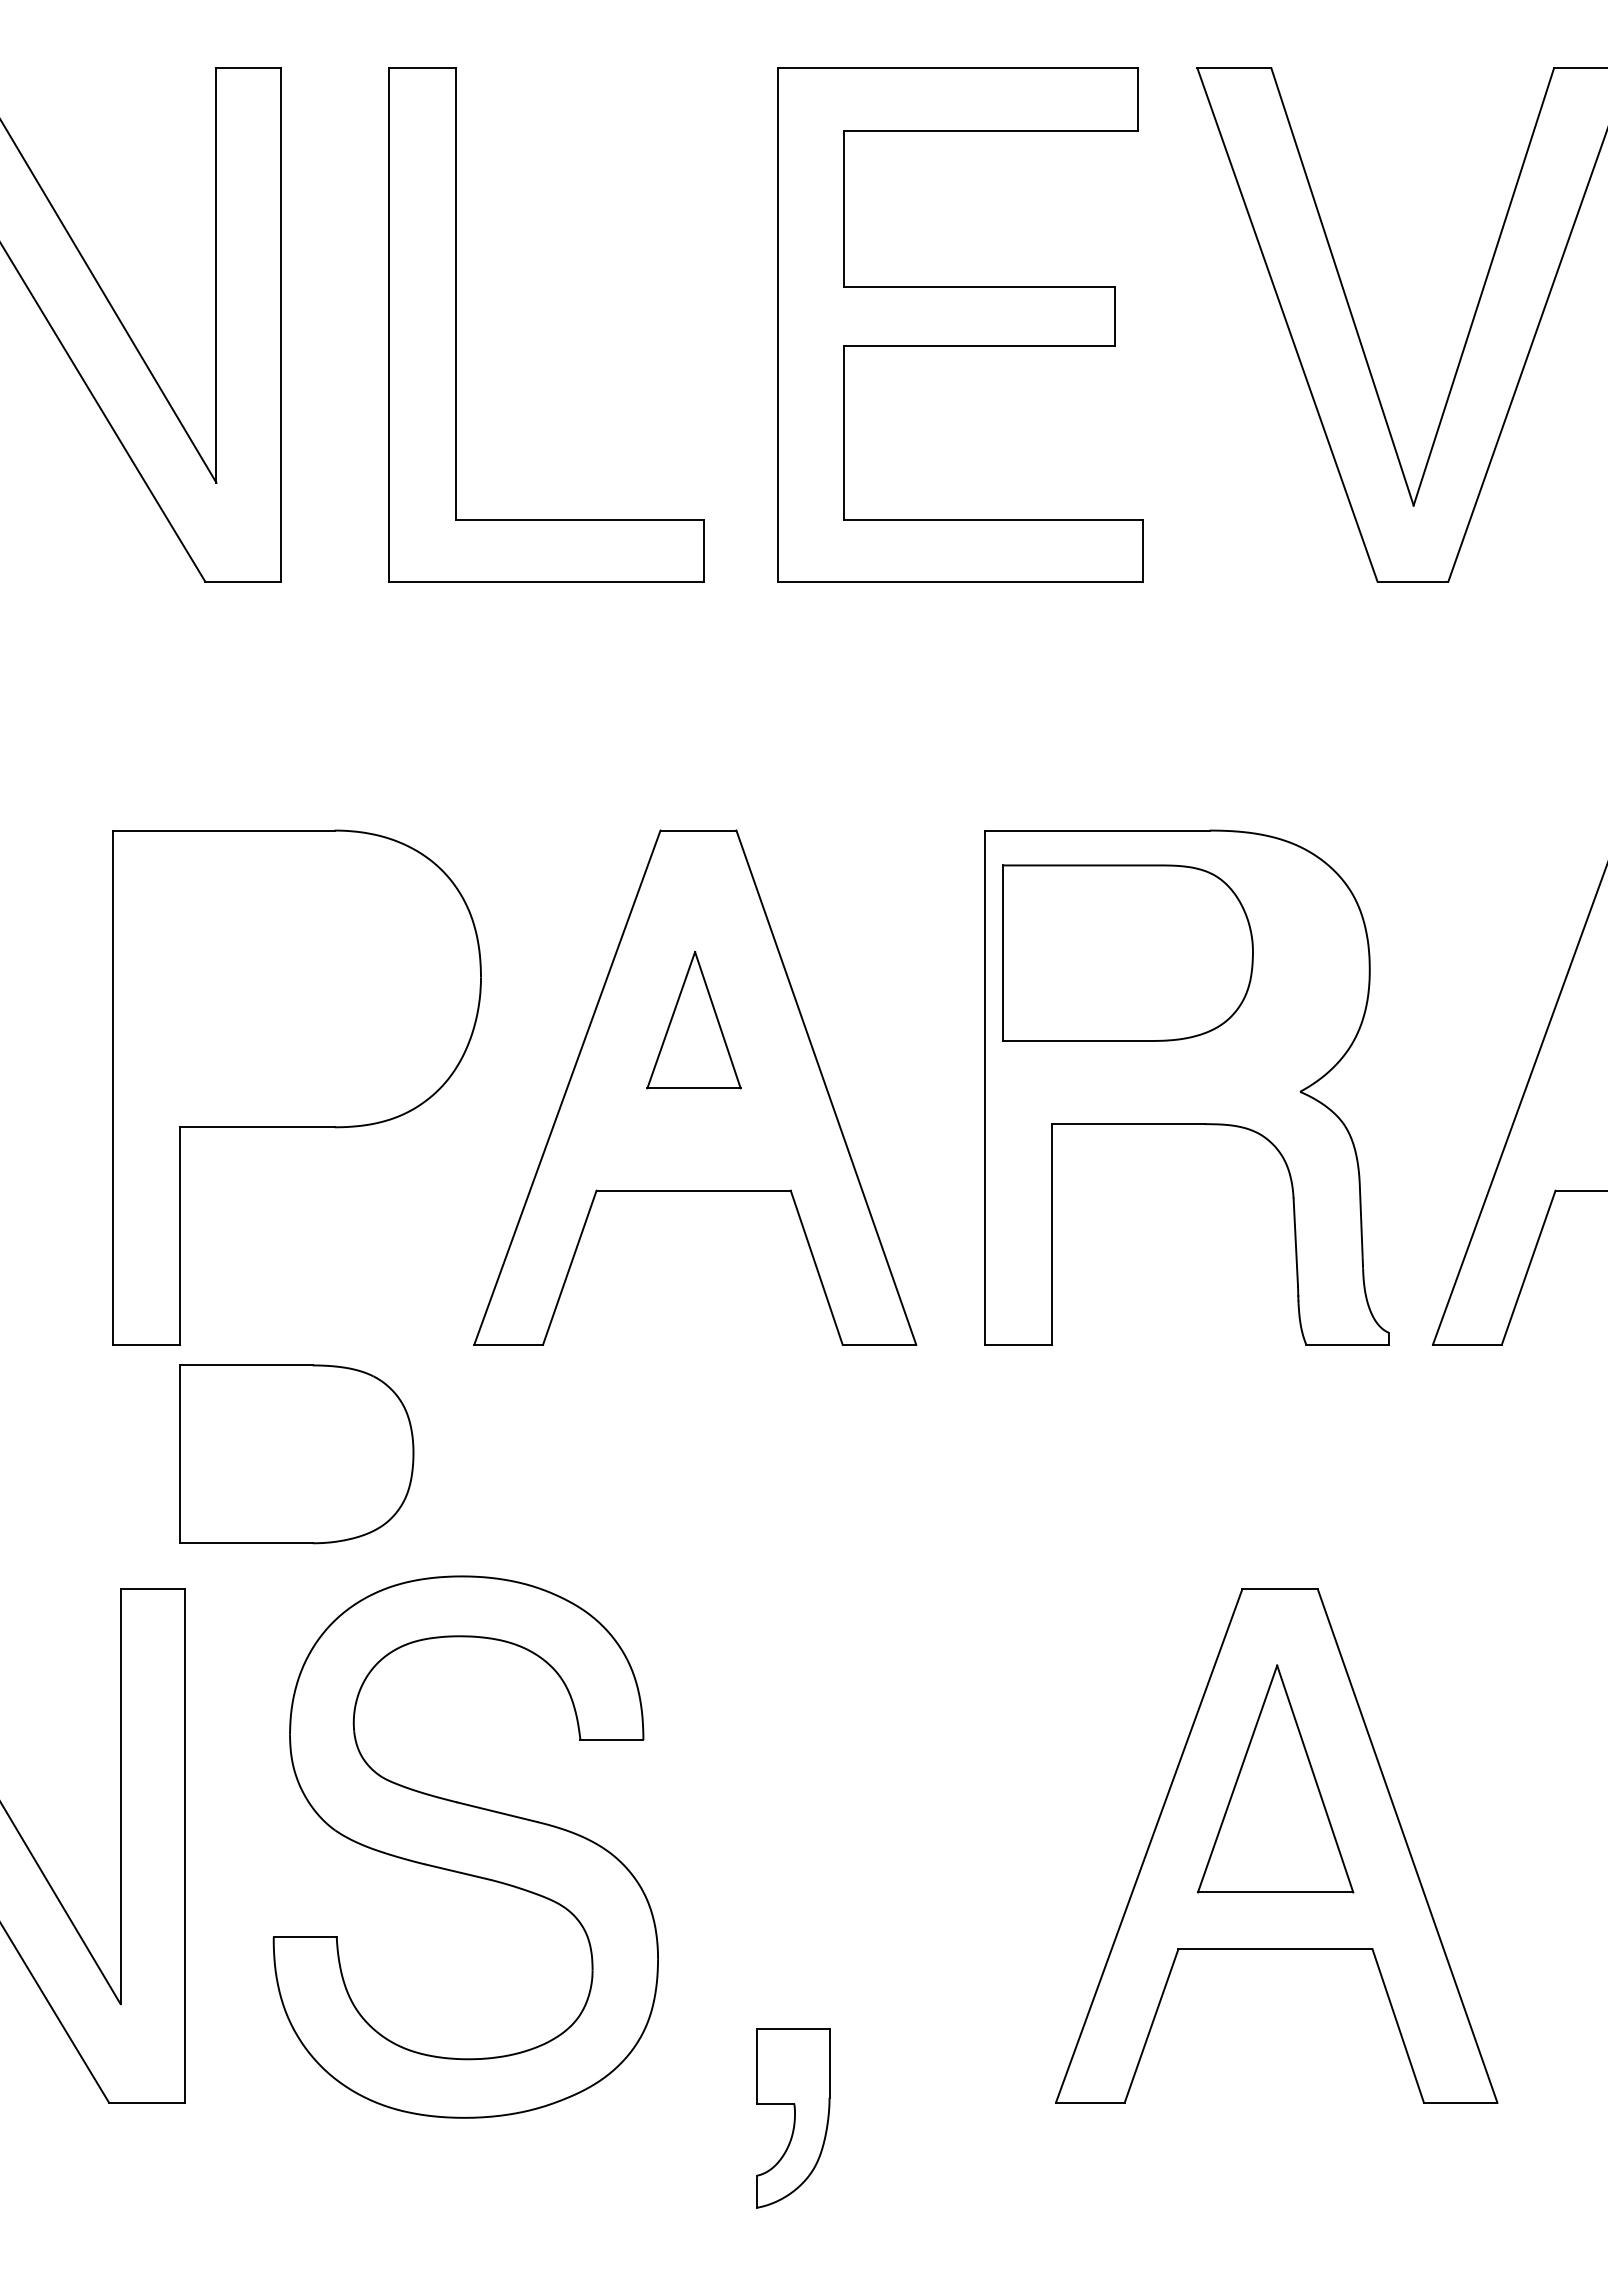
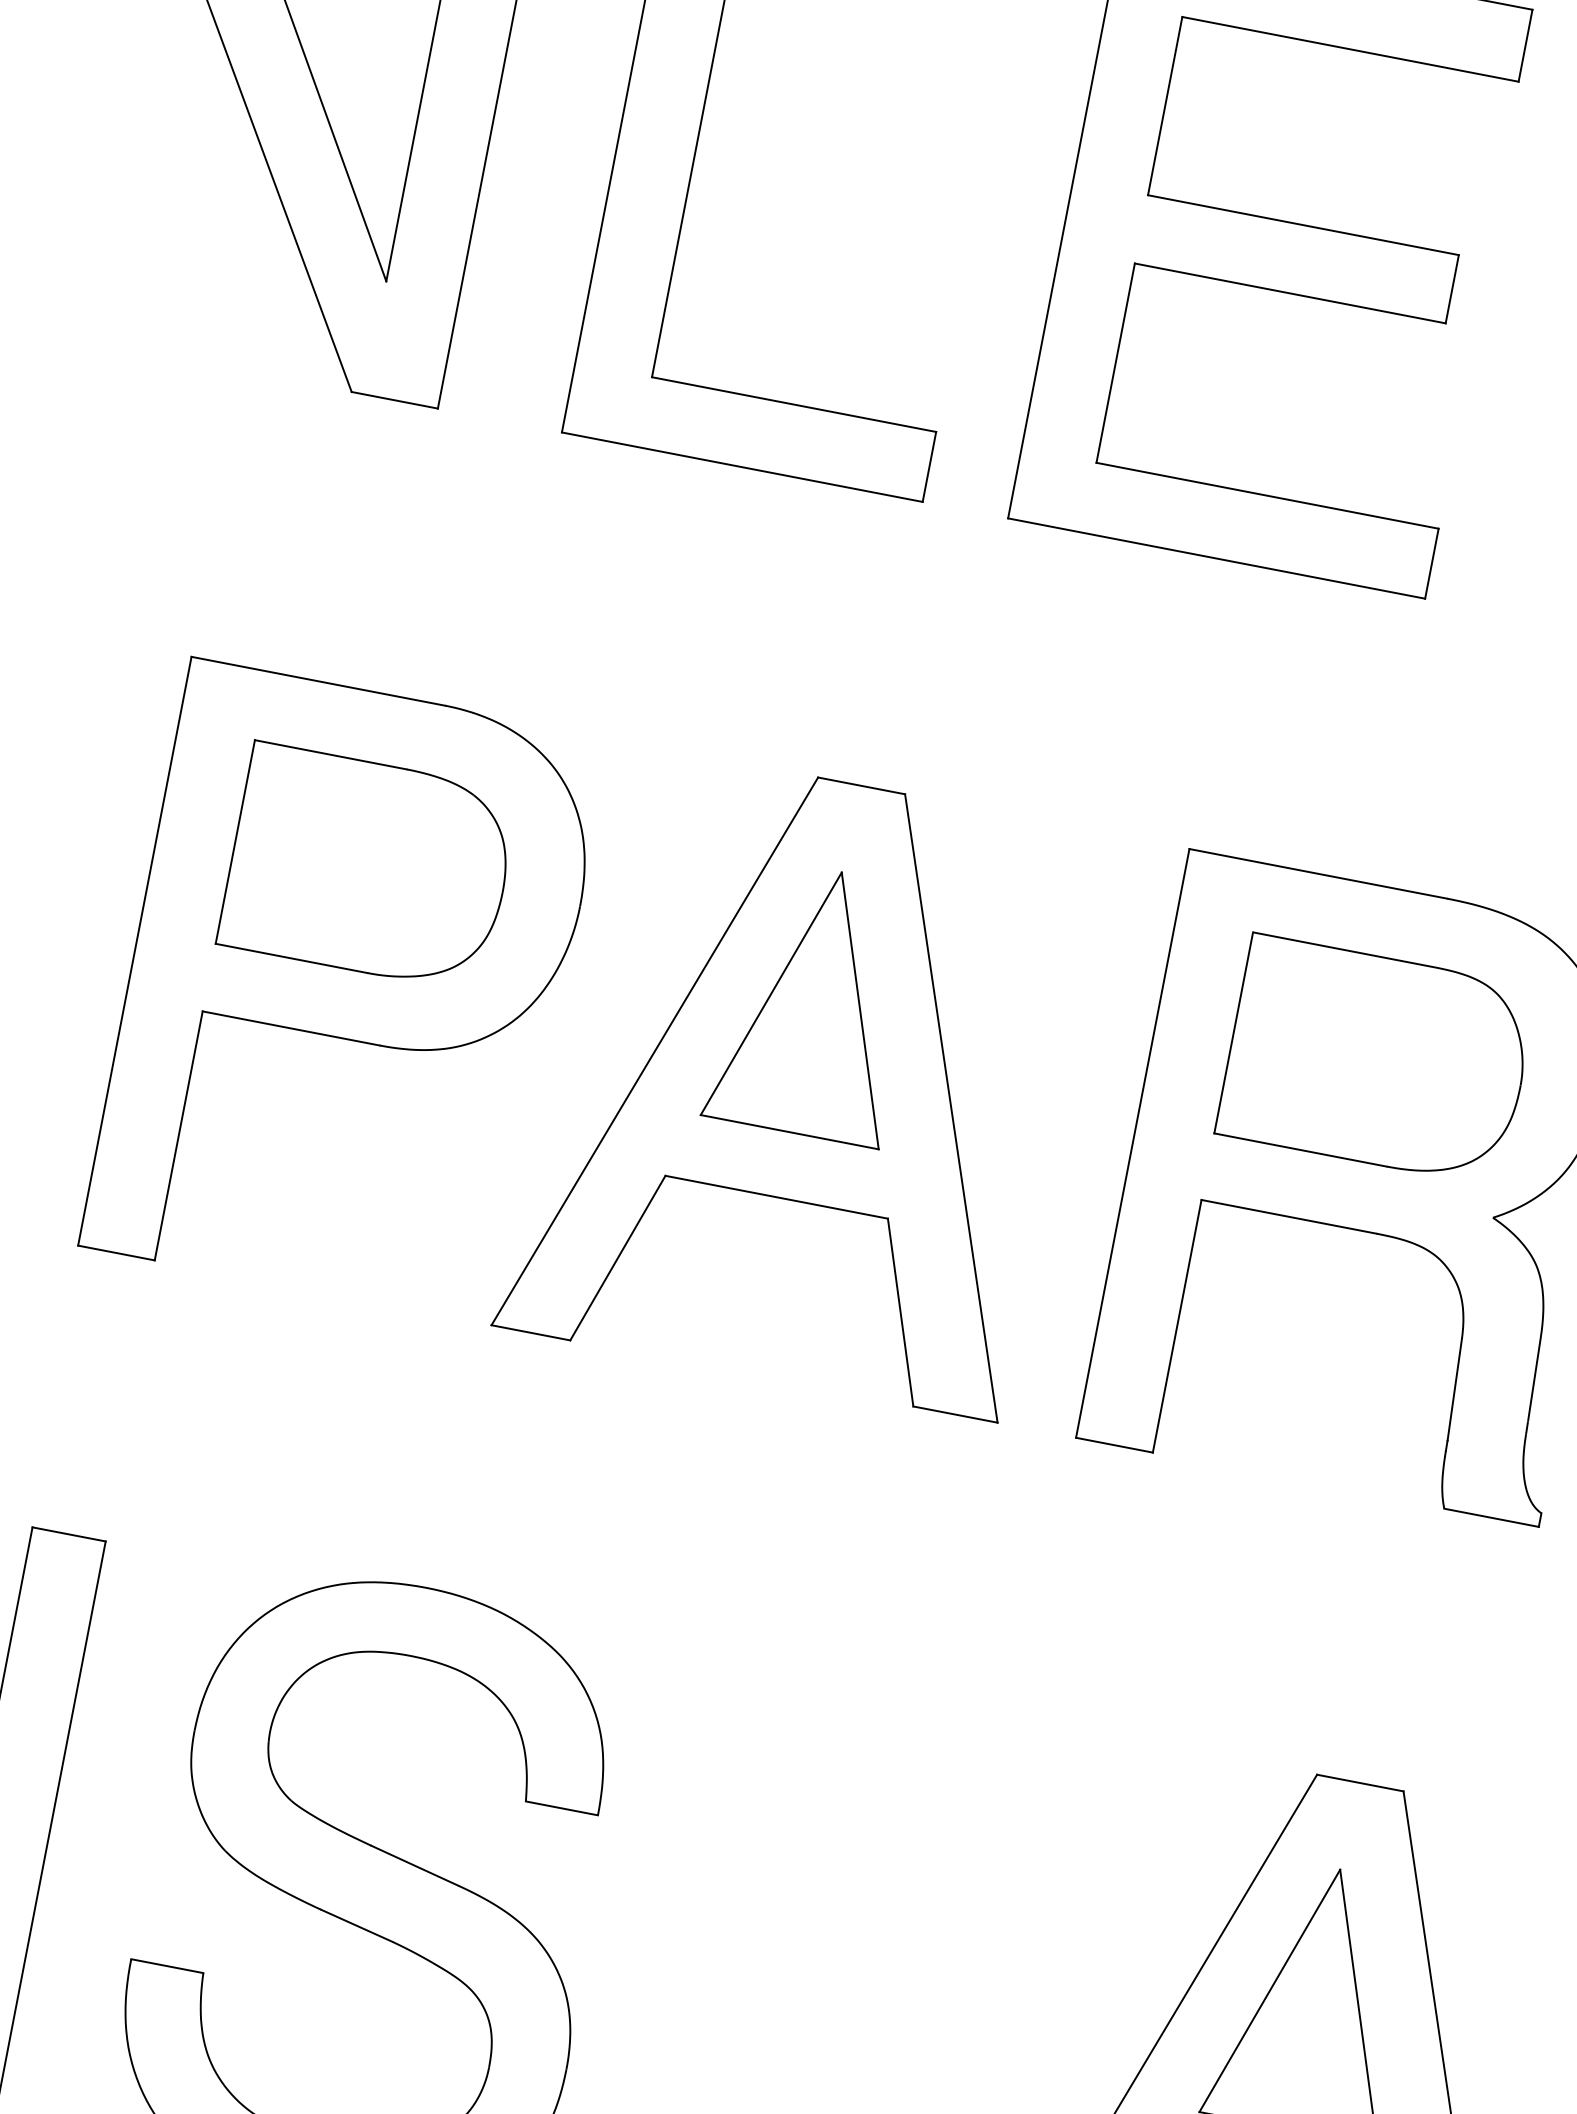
part: (1127, 952) -> (1376, 1059), moved
part: (693, 1019) -> (814, 1001), size x1.67
part: (296, 1454) -> (368, 867), moved

